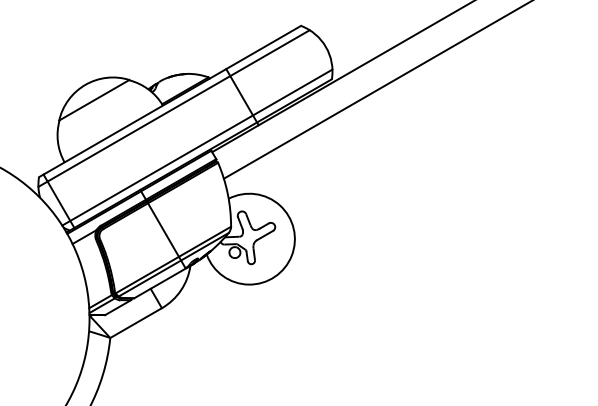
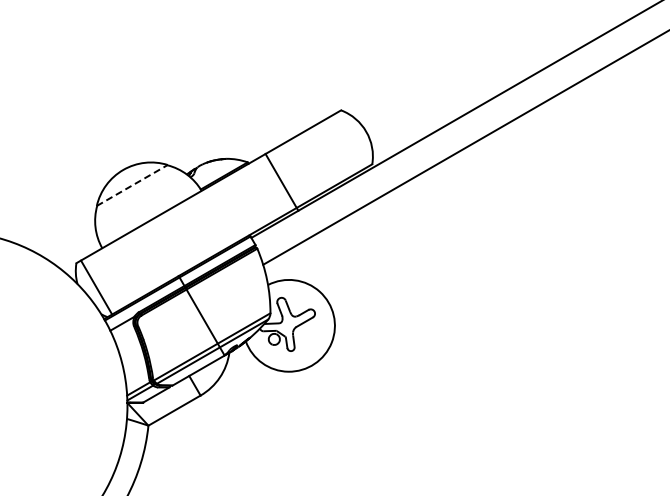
line: (94, 100) -> (132, 185), solid -> dashed
line: (173, 108) -> (212, 193), removed
line: (196, 147) -> (235, 233), removed

